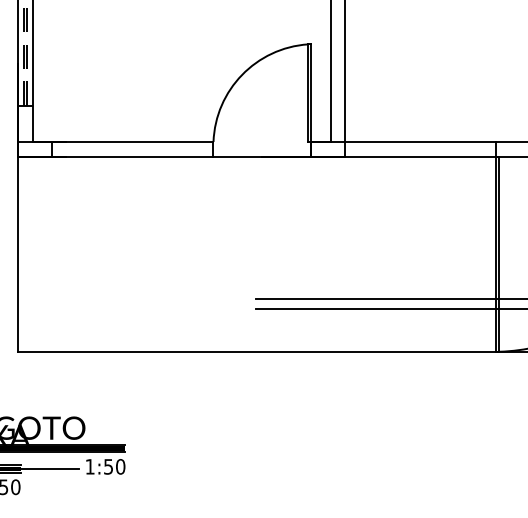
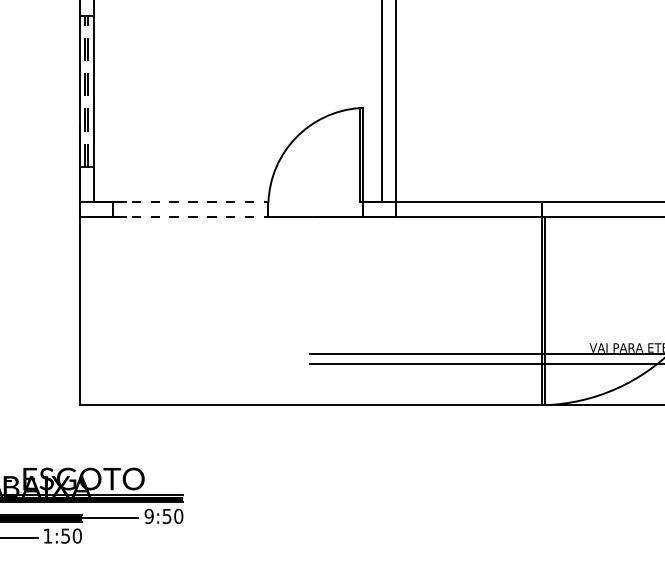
line: (132, 142) -> (190, 202), solid -> dashed
line: (132, 156) -> (190, 216), solid -> dashed
text: (89, 466) -> (148, 516), 1:50 -> 9:50

